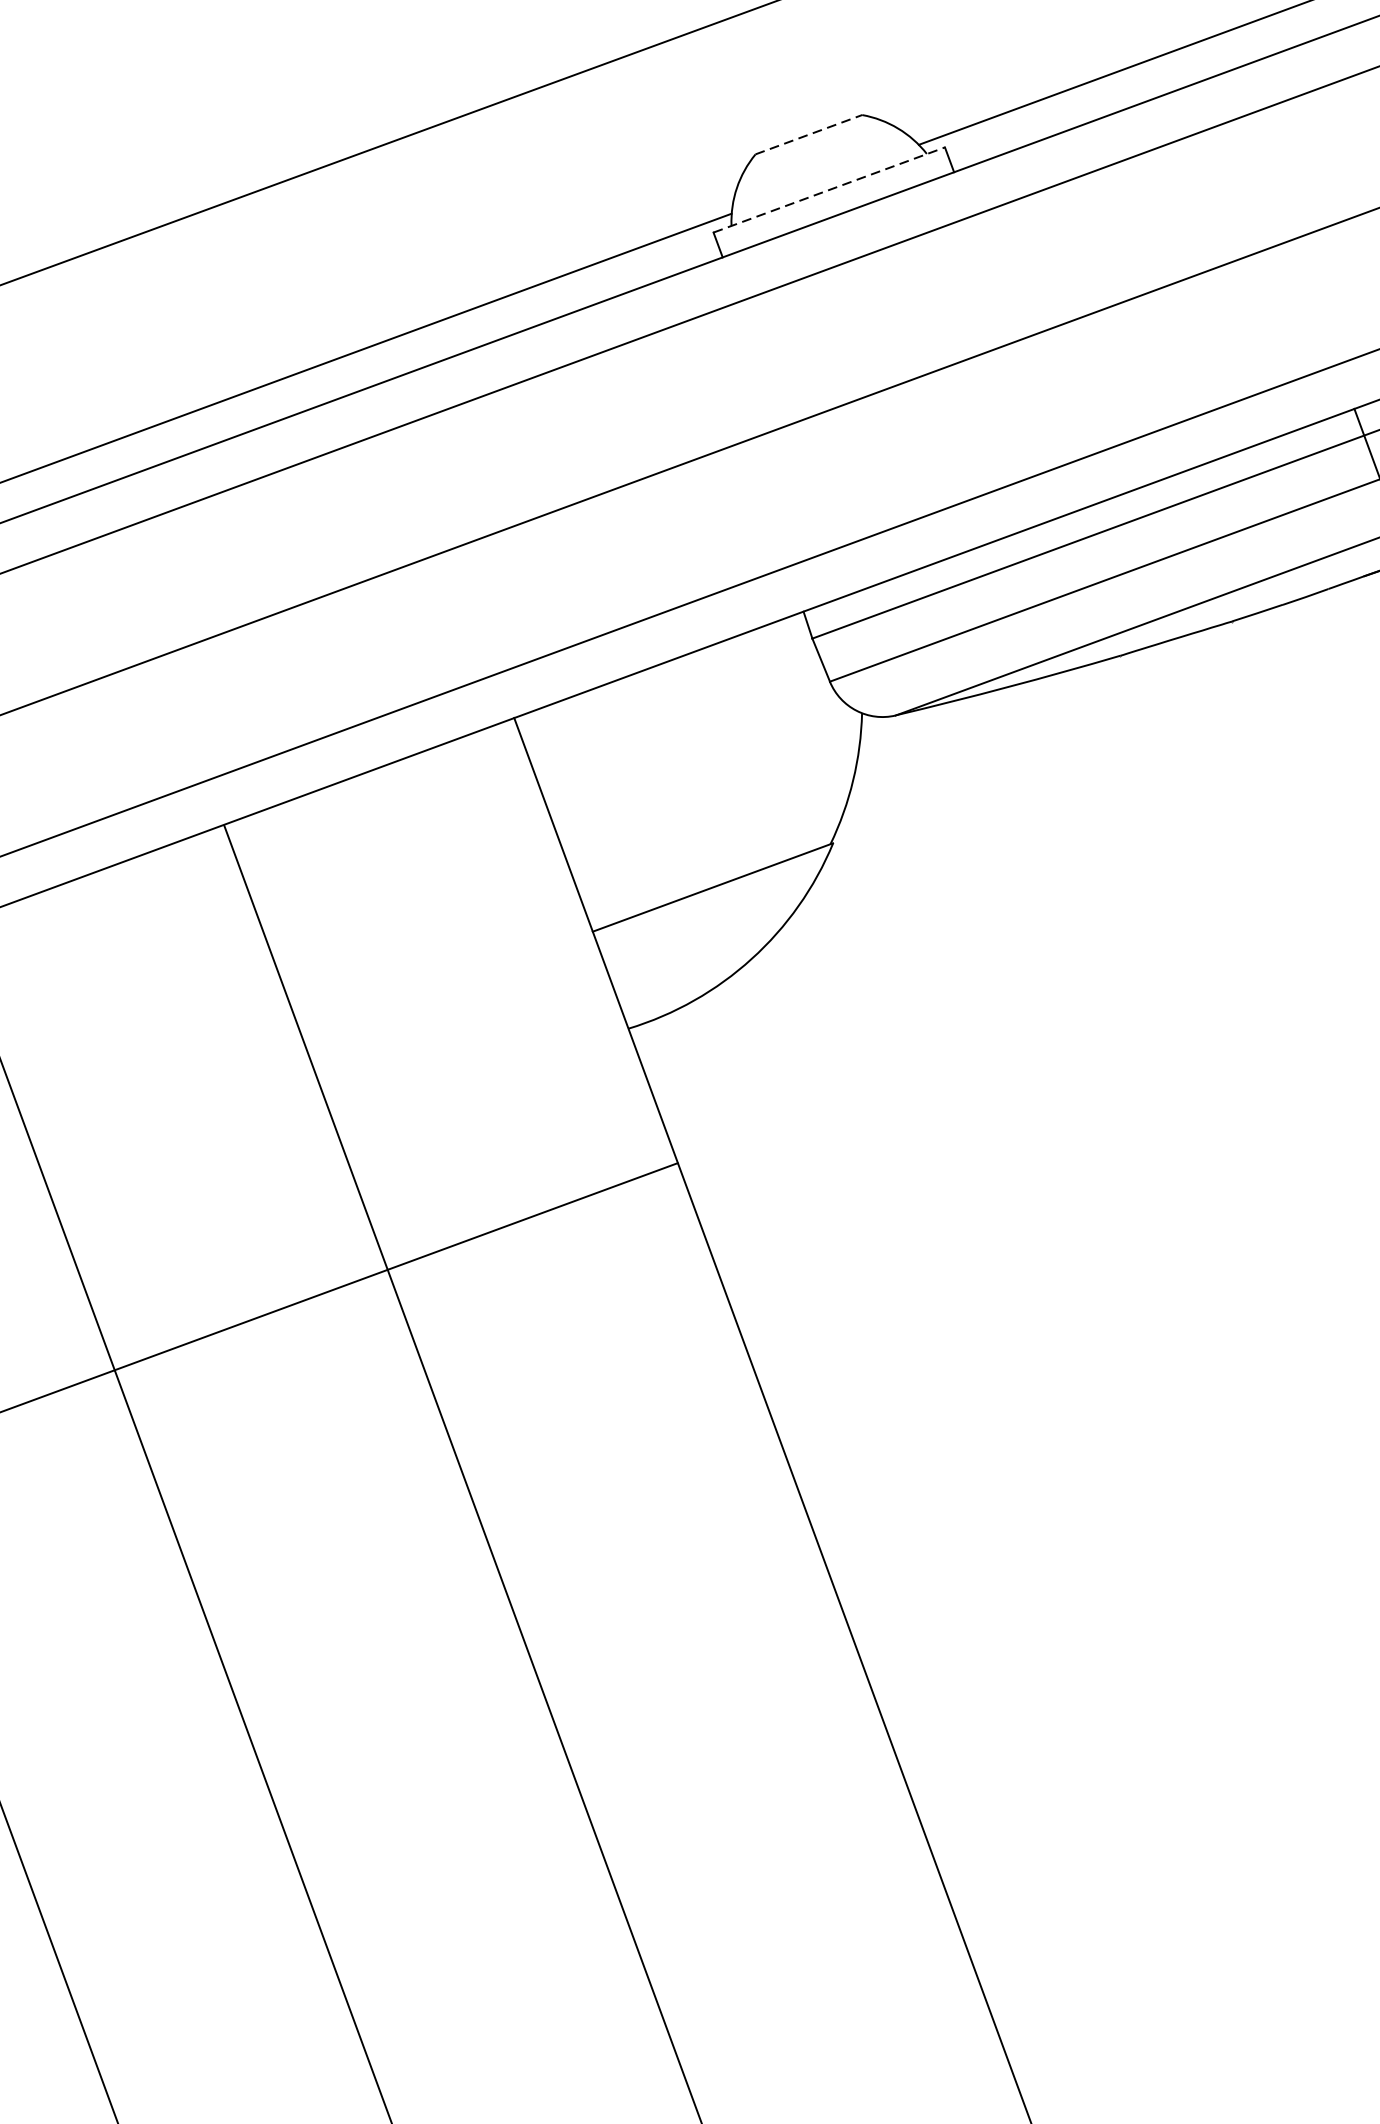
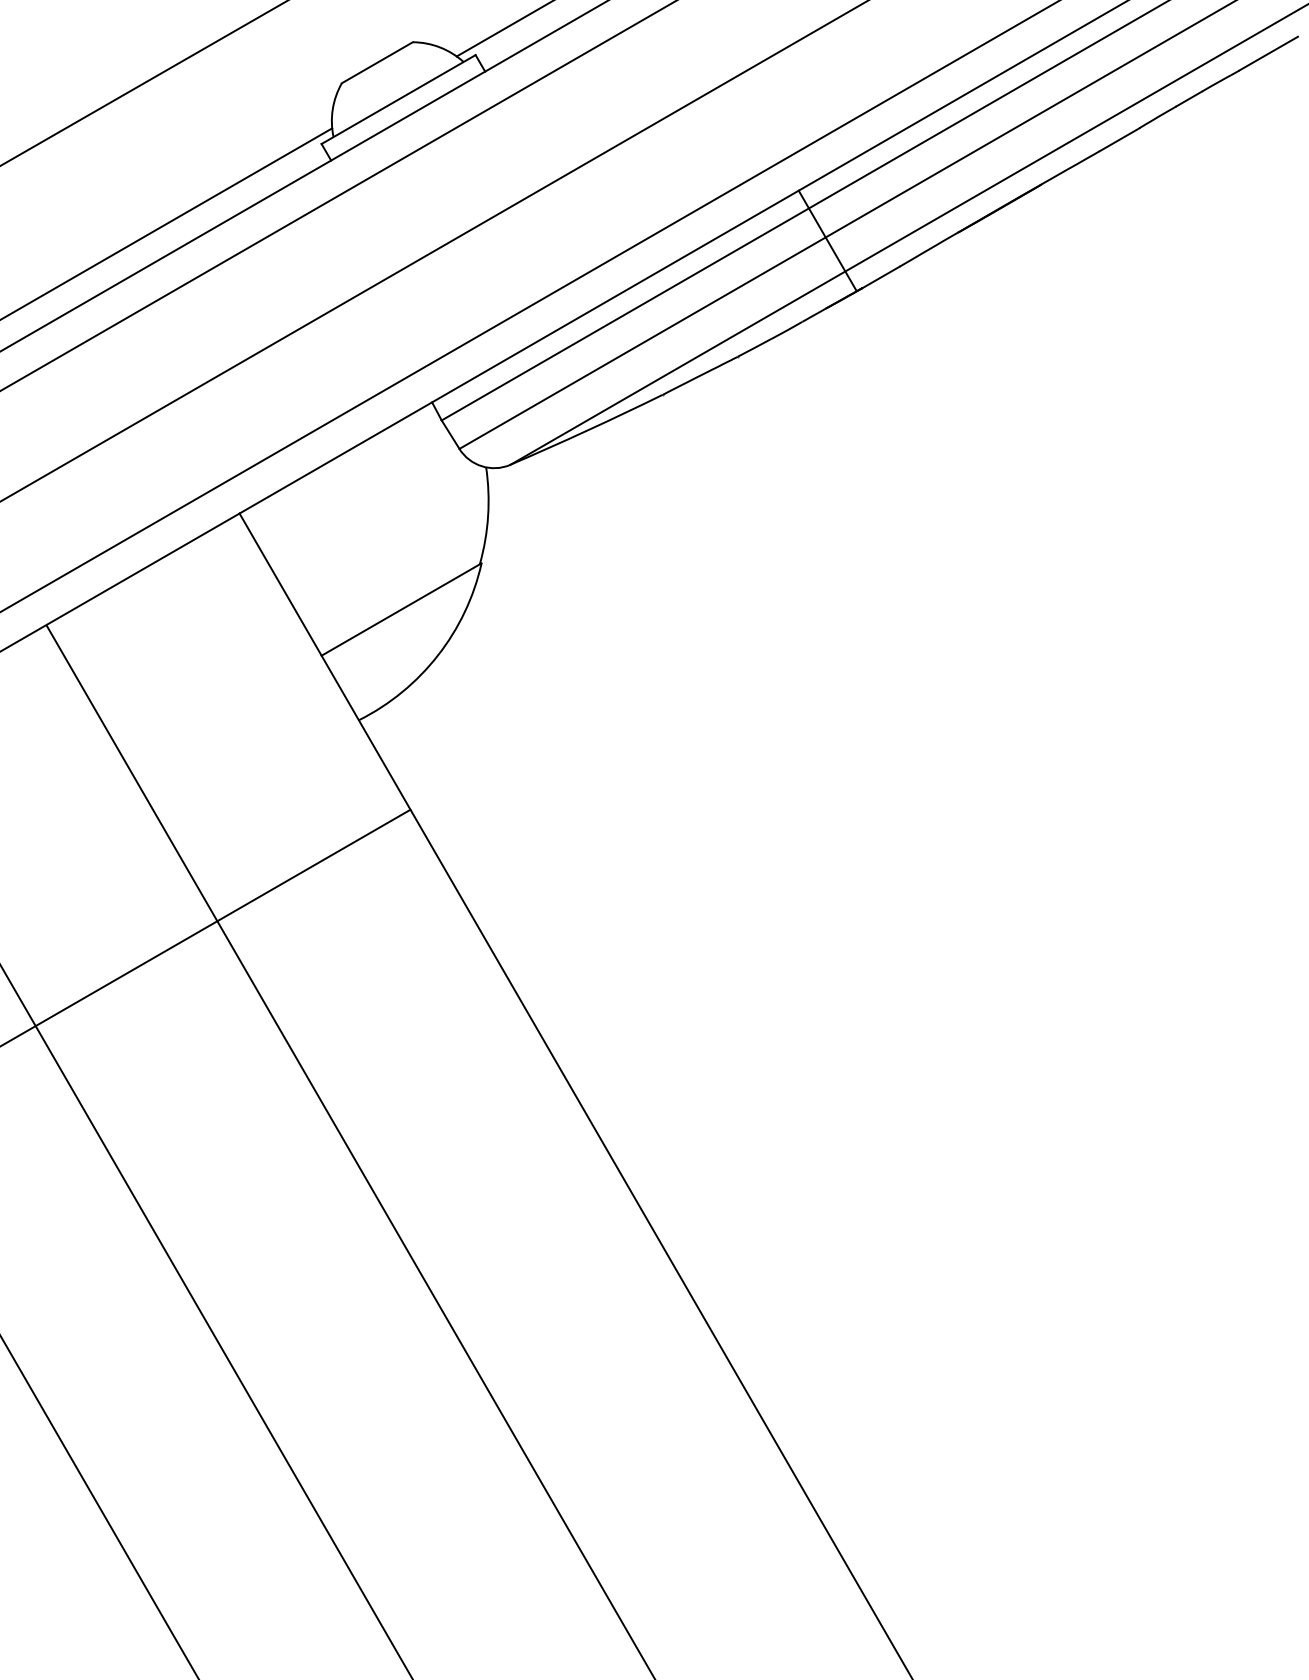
line: (809, 134) -> (377, 62), dashed -> solid
line: (829, 189) -> (398, 99), dashed -> solid

